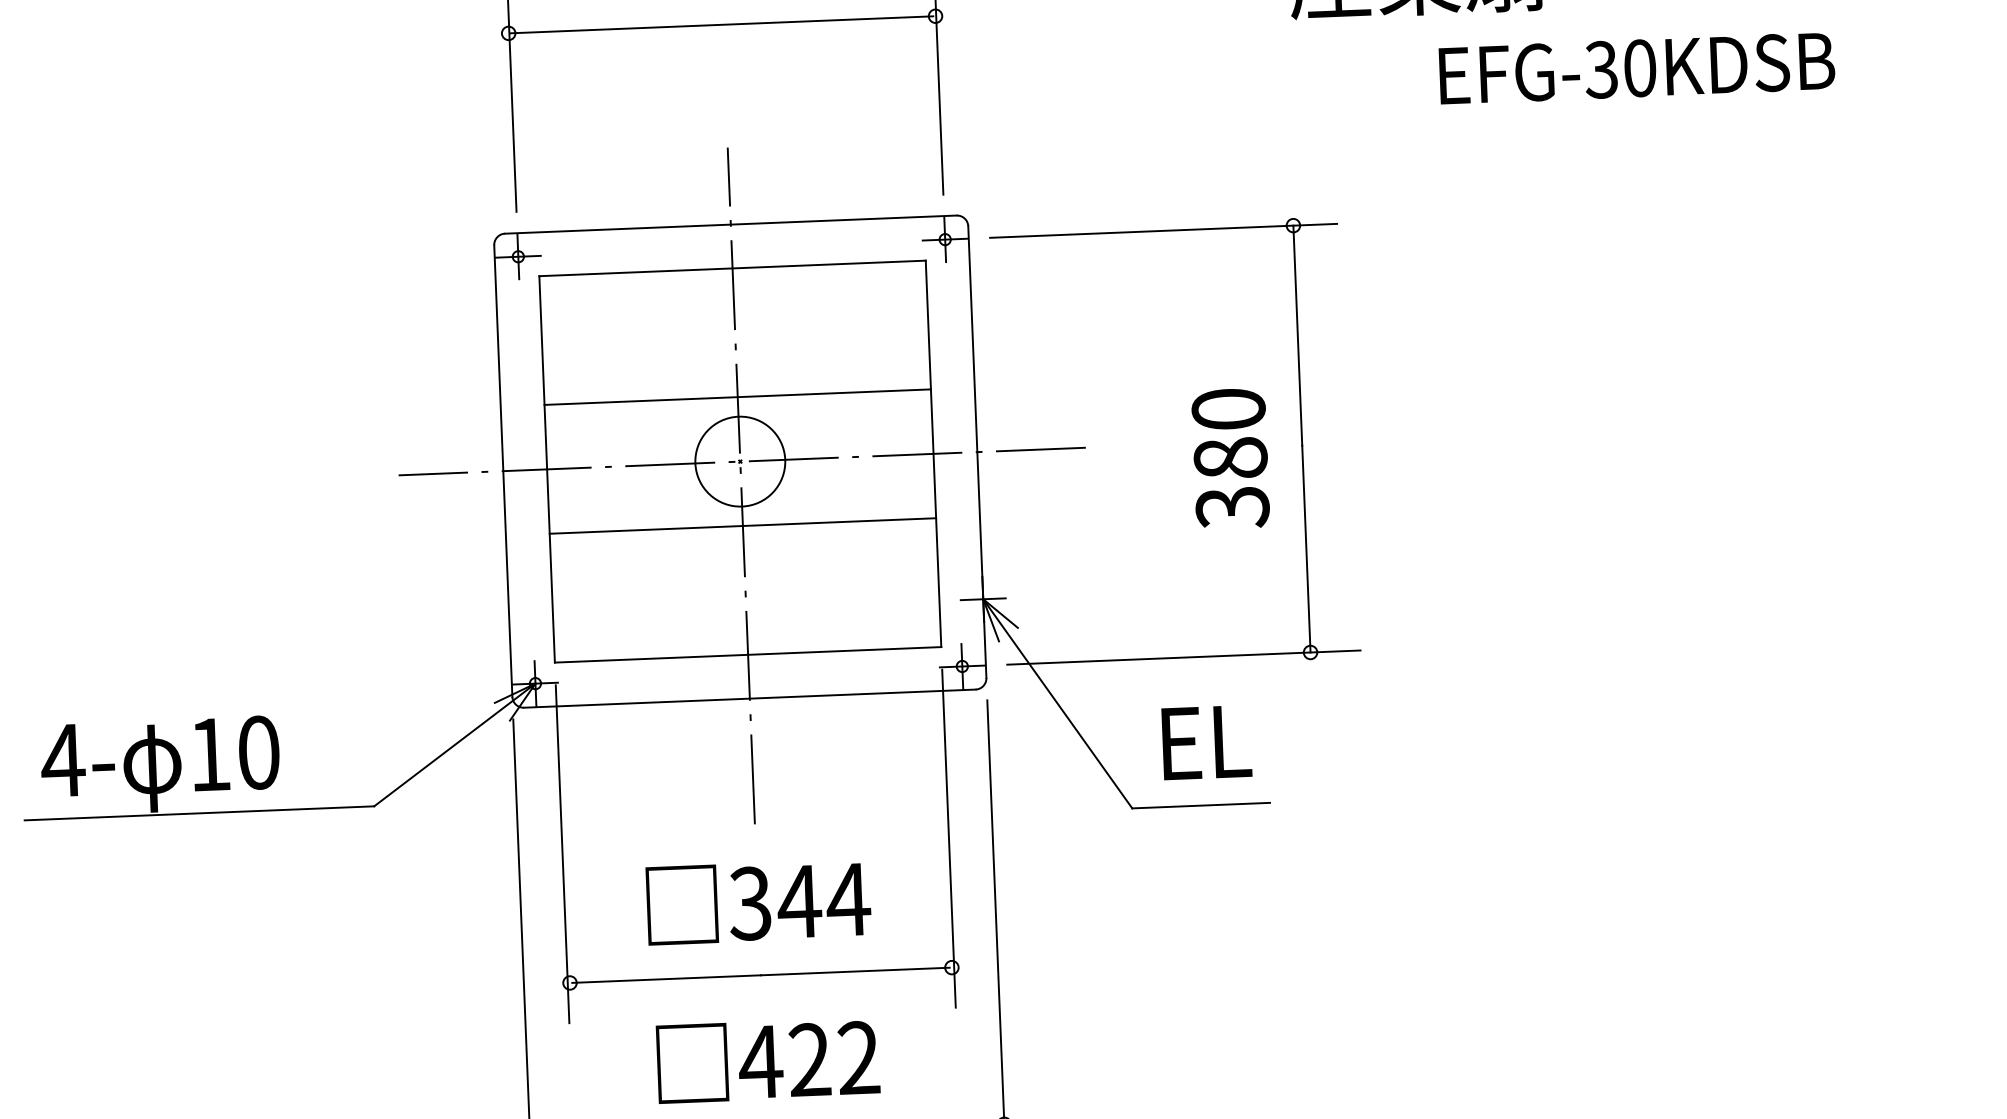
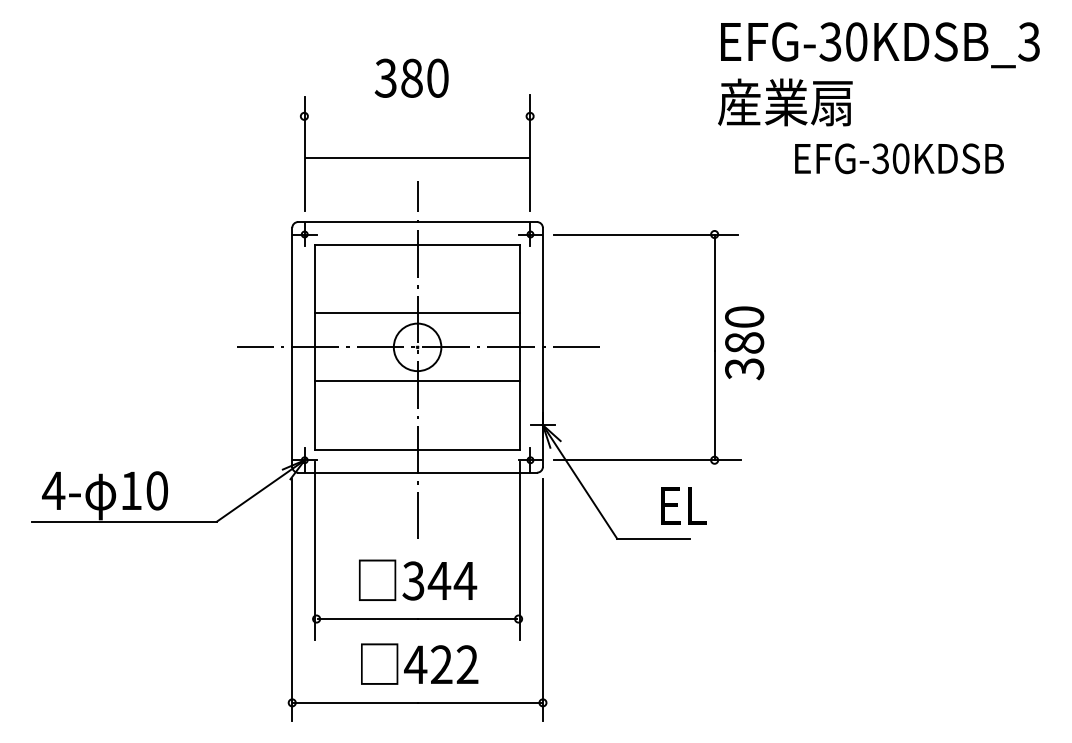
line: (720, 25) -> (416, 158), moved
text: (1230, 459) -> (744, 343), moved
text: (1205, 742) -> (683, 505), moved

